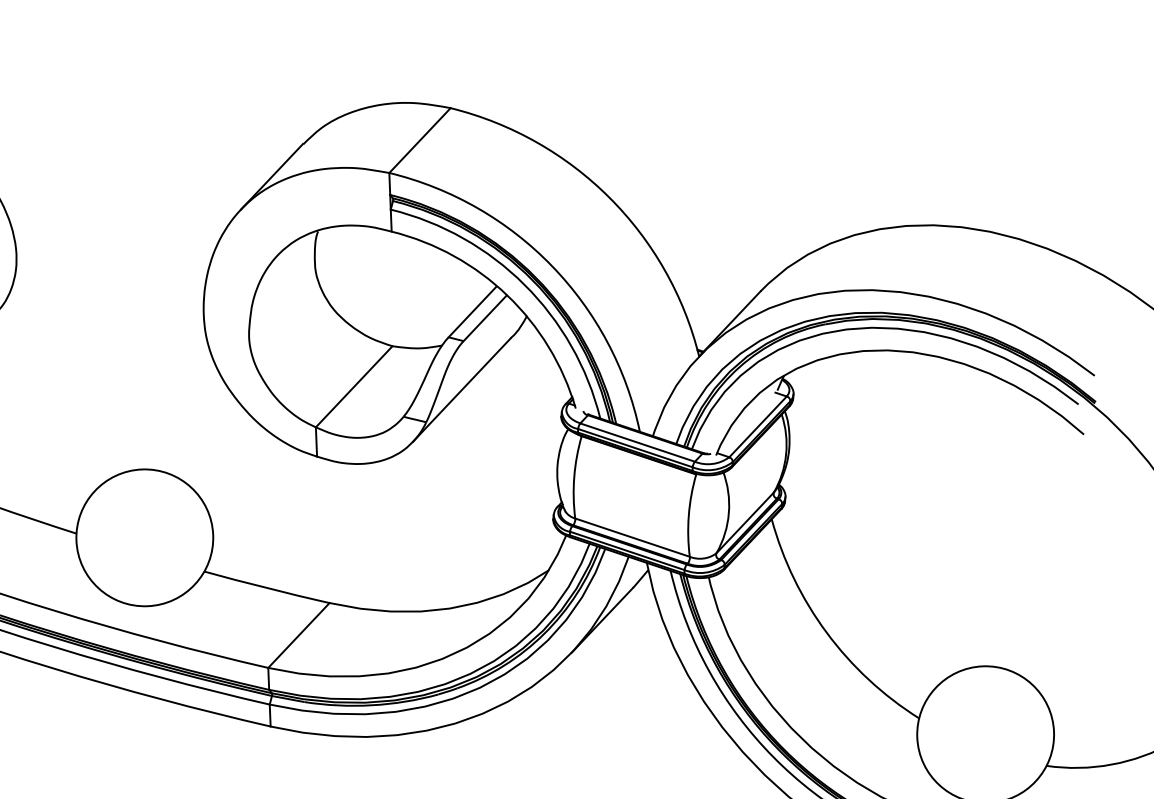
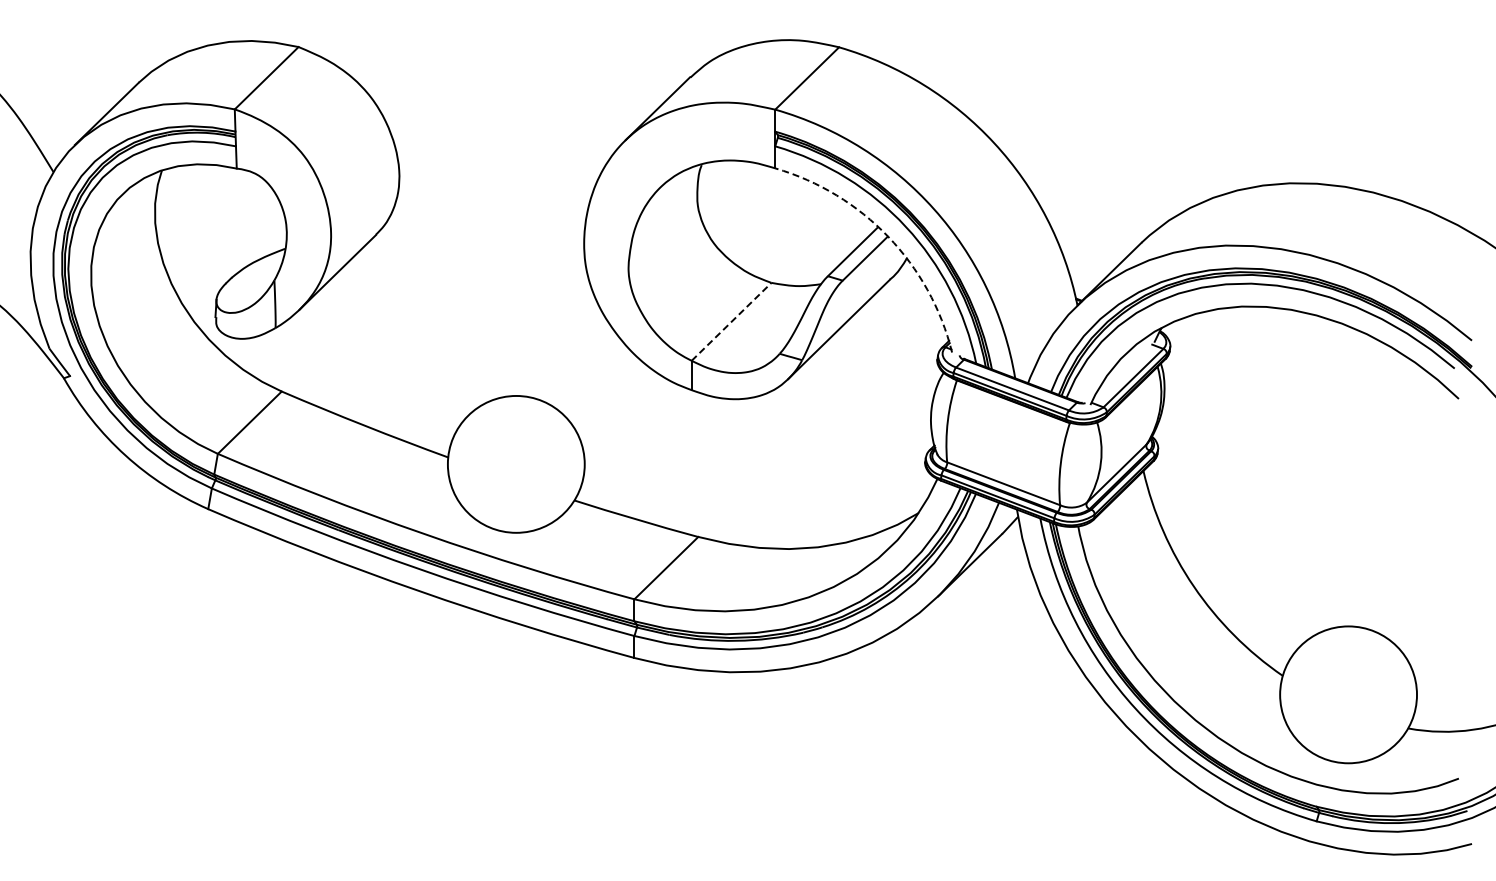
arc: (507, 295) -> (888, 236), solid -> dashed
line: (354, 386) -> (731, 321), solid -> dashed

